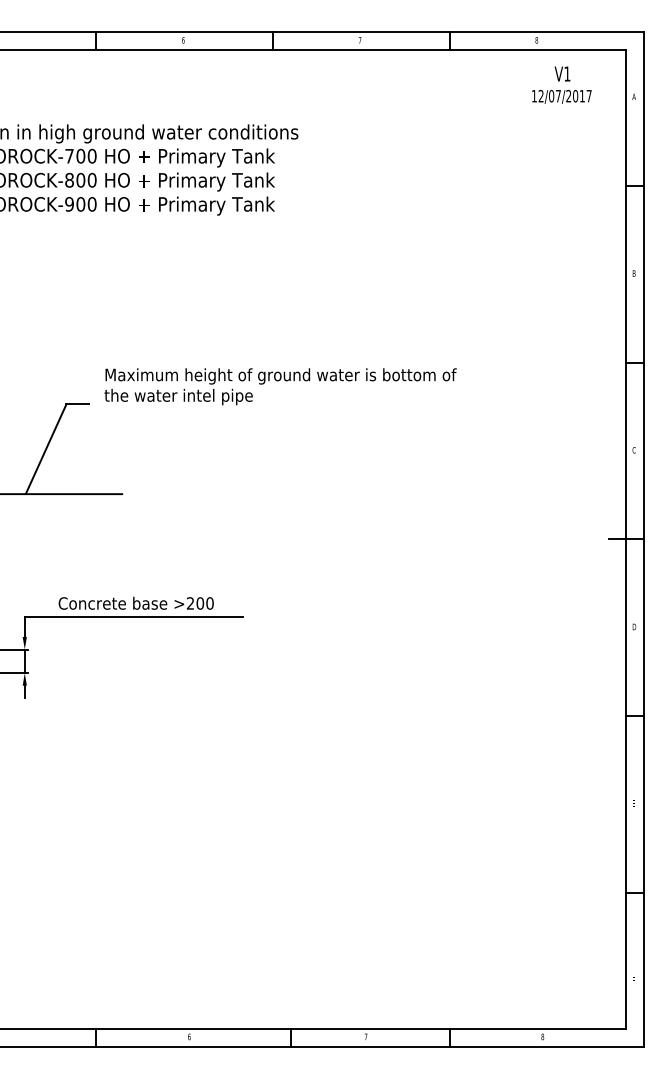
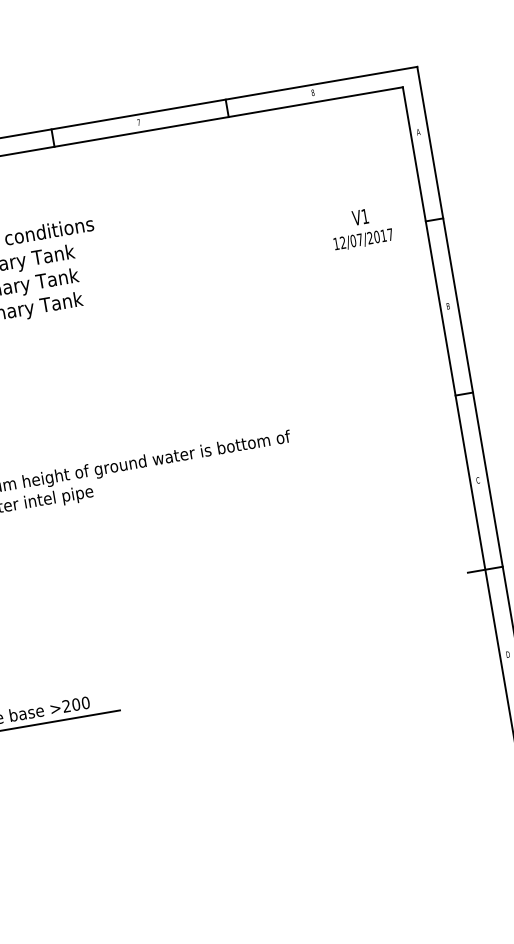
text: (561, 84) -> (361, 227), moved

